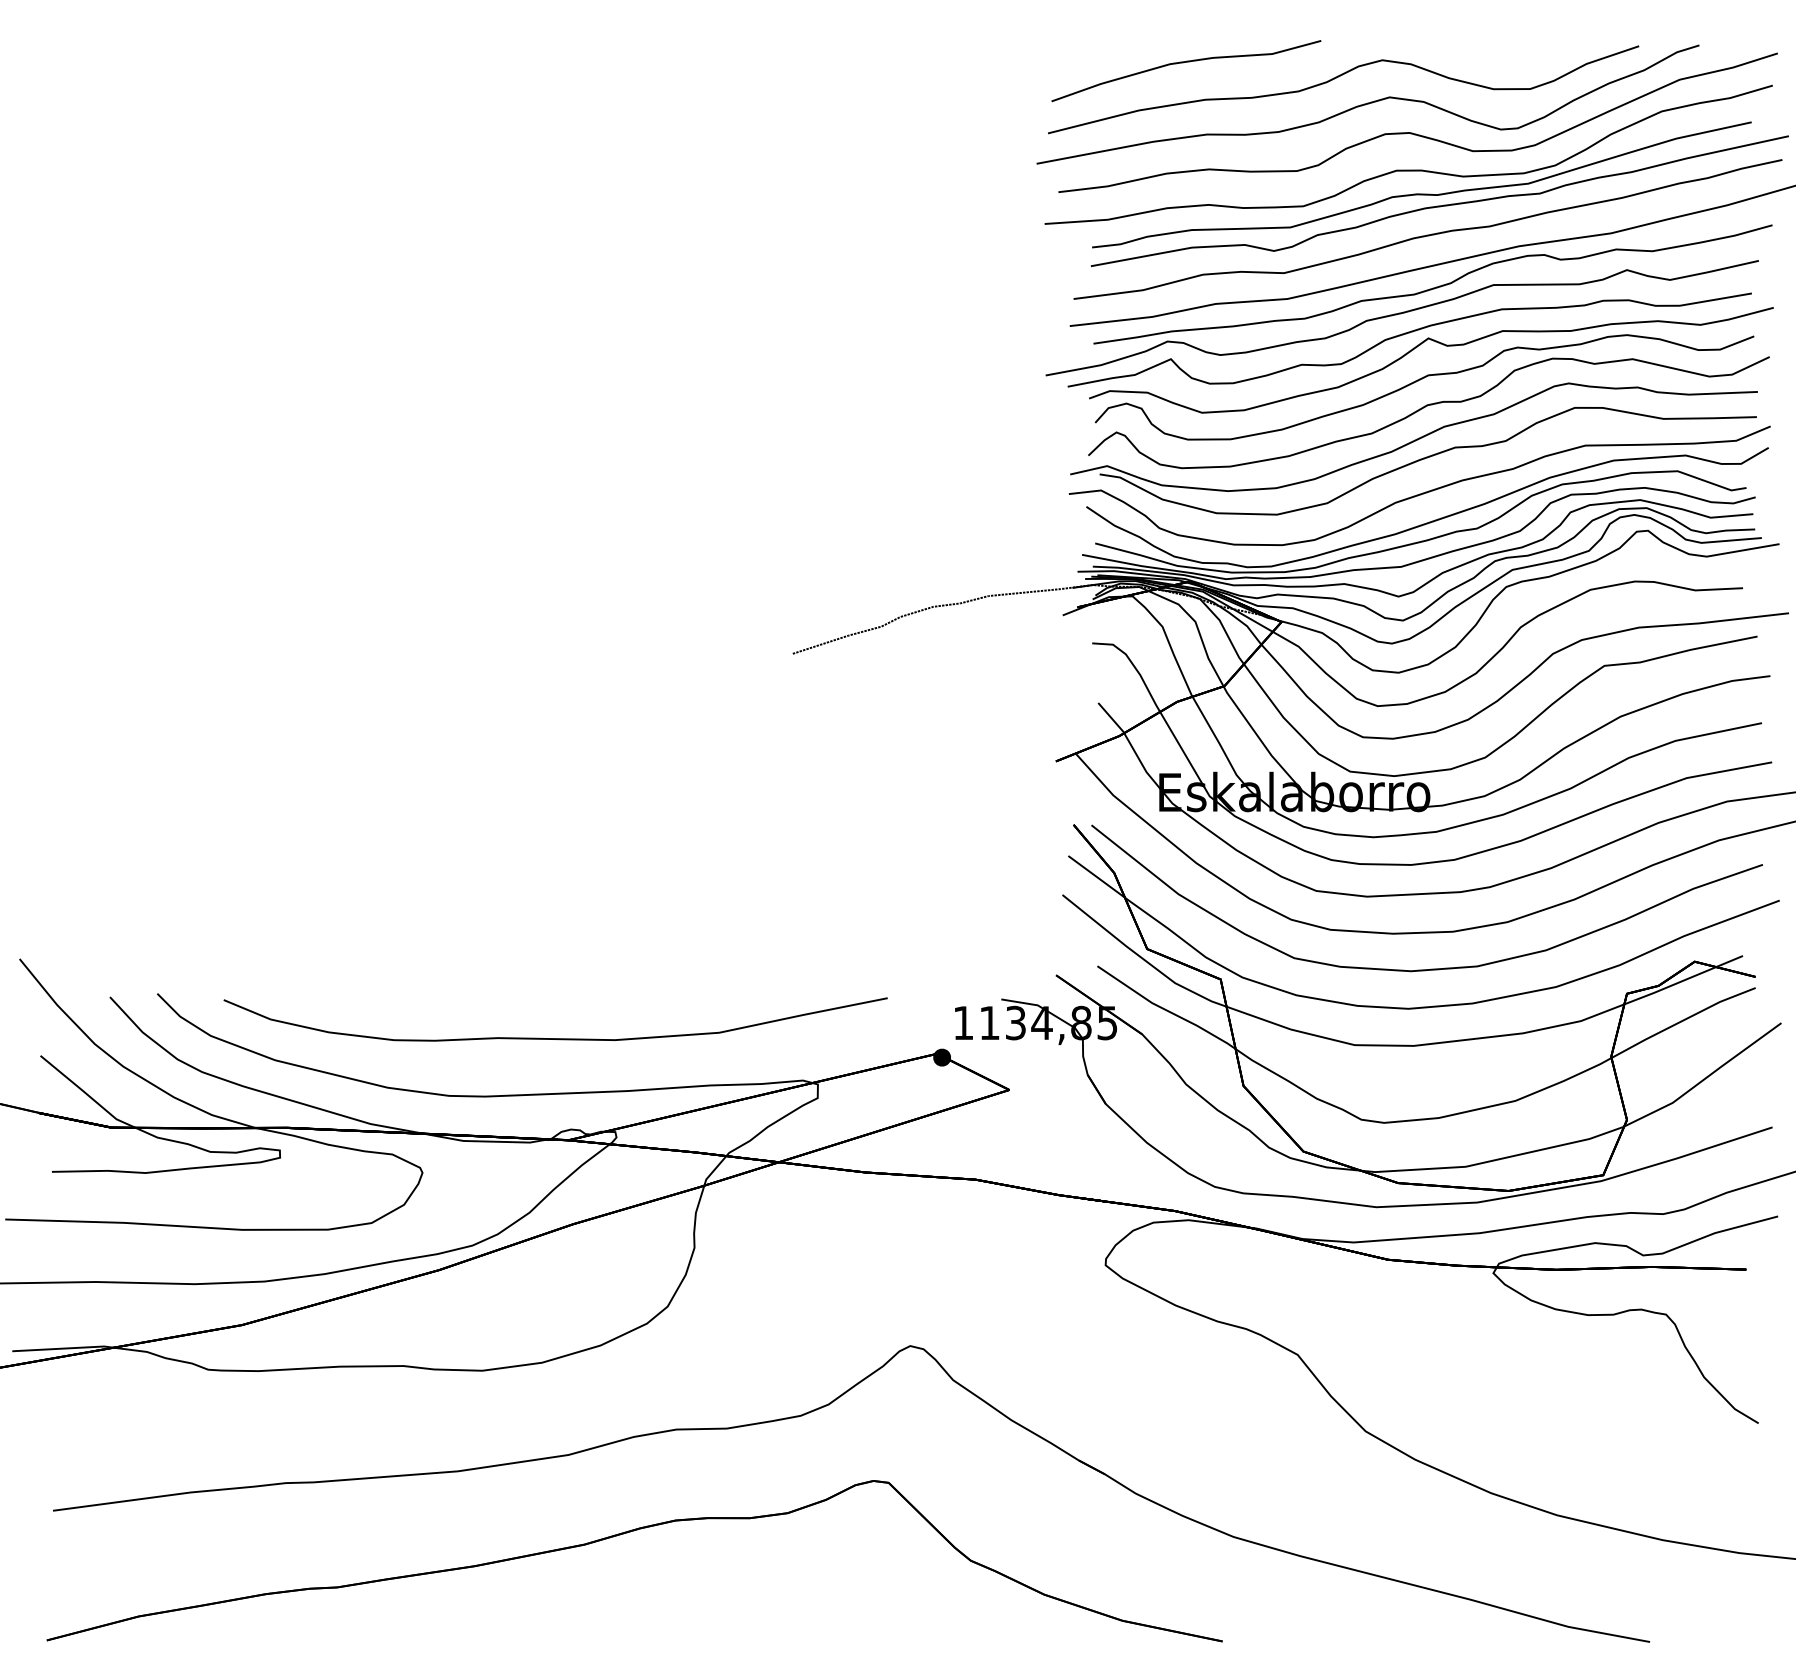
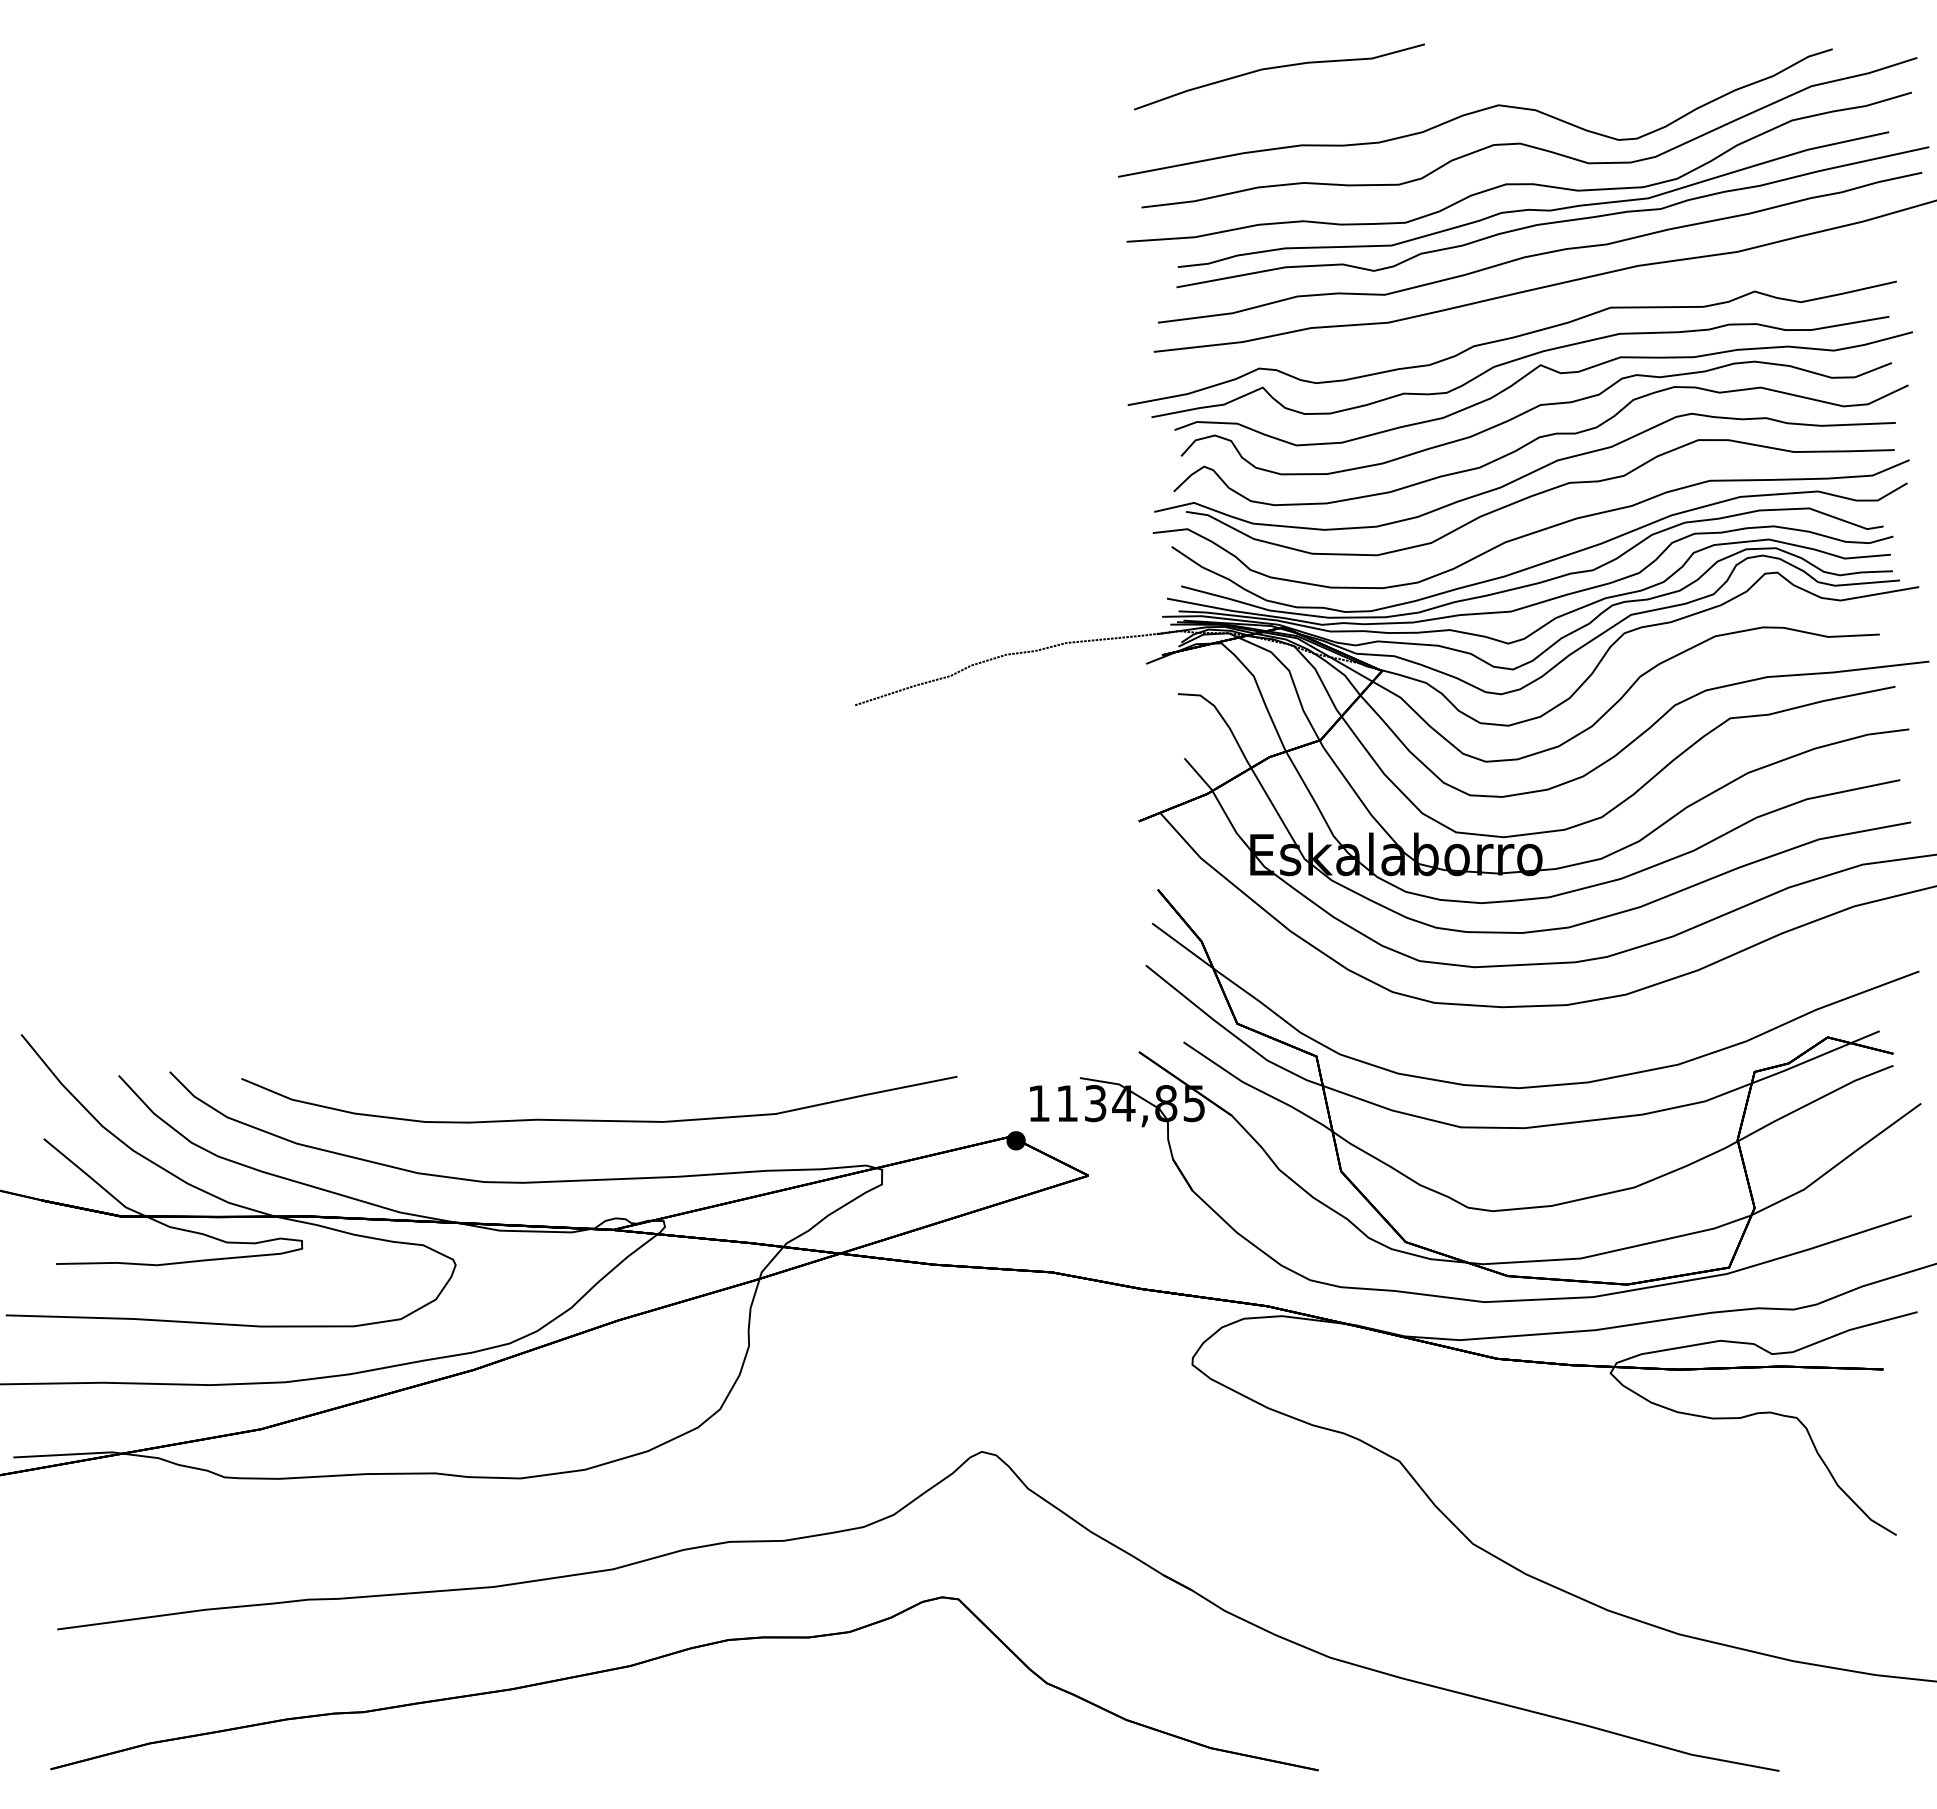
part: (1337, 78) -> (1442, 84), removed
curve: (1433, 287) -> (1545, 310), removed
curve: (1434, 968) -> (1547, 1044), removed

